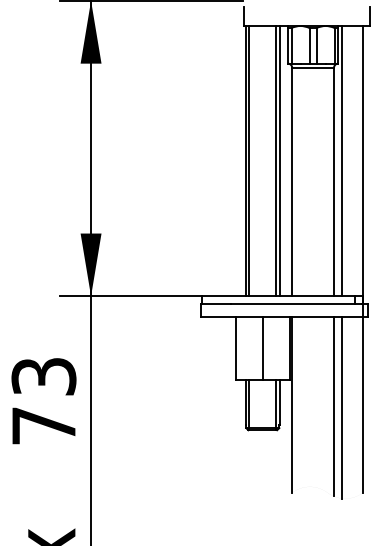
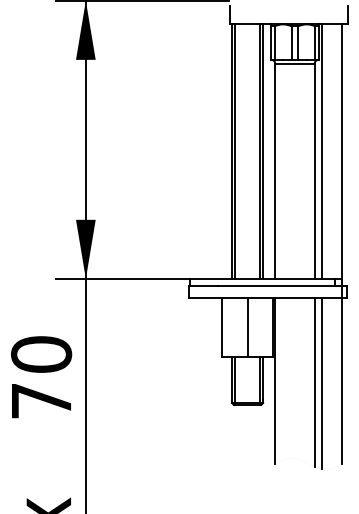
text: (43, 376) -> (41, 354), 73 -> 70

